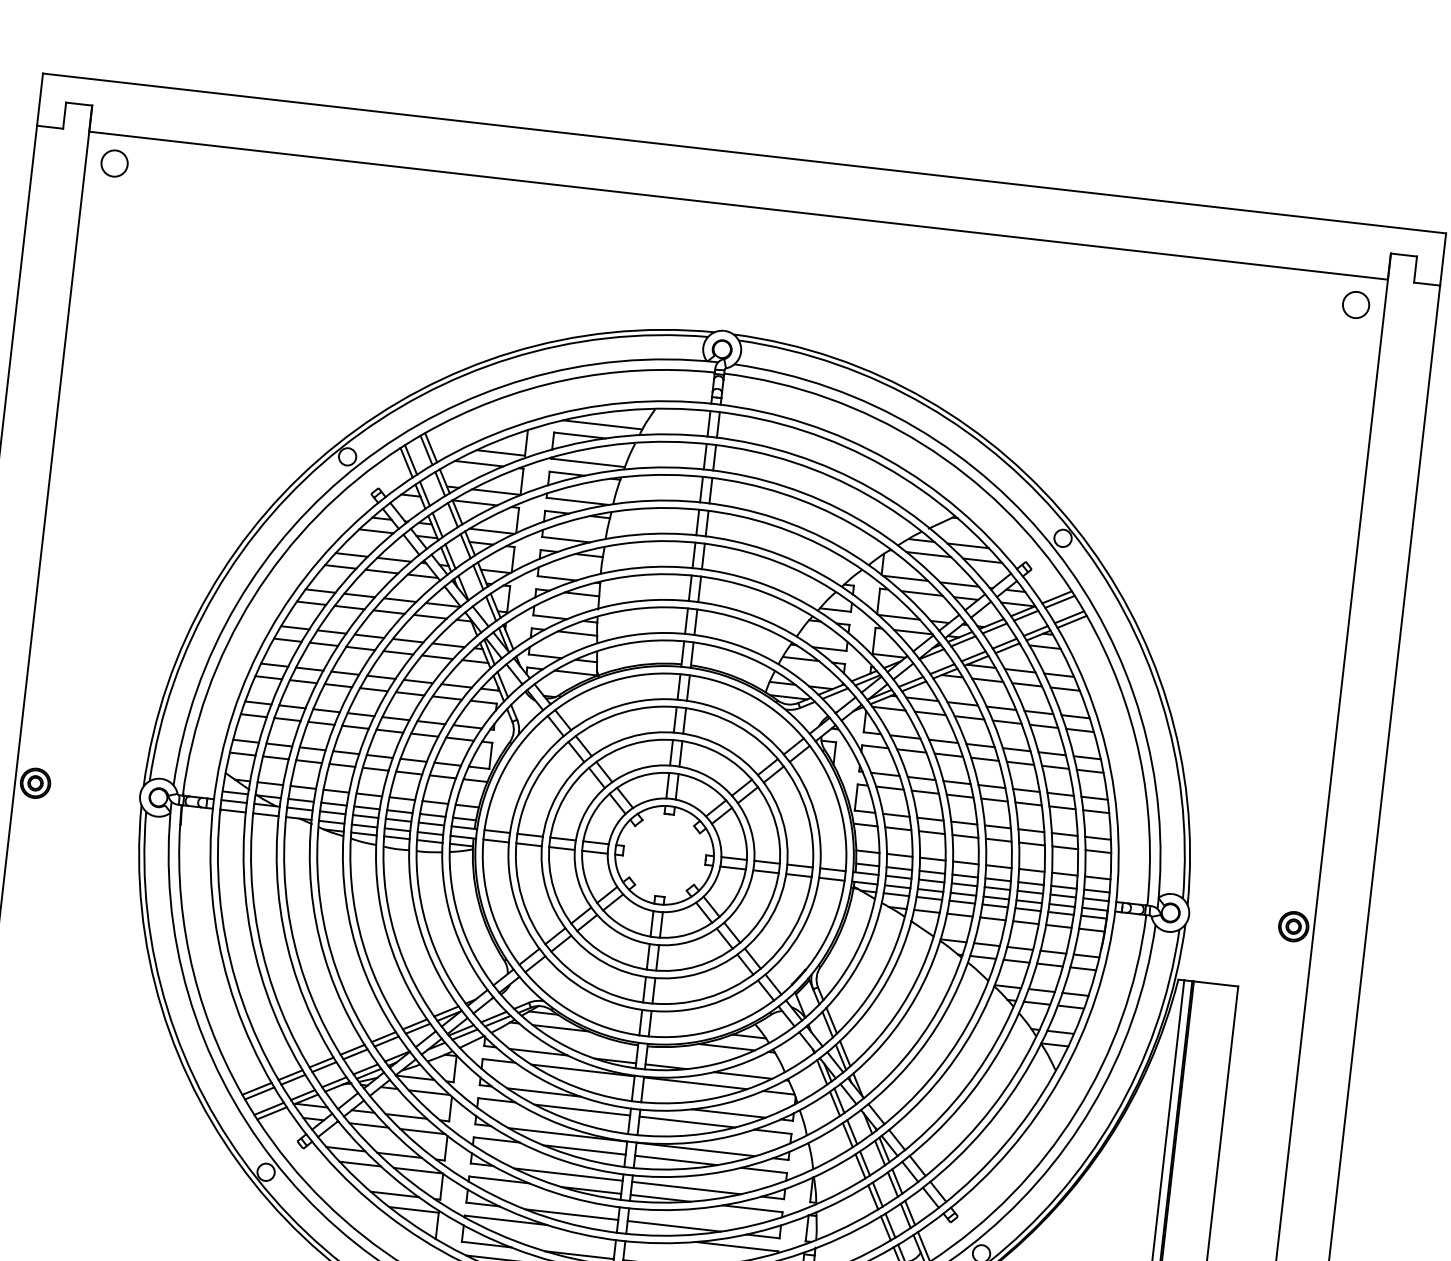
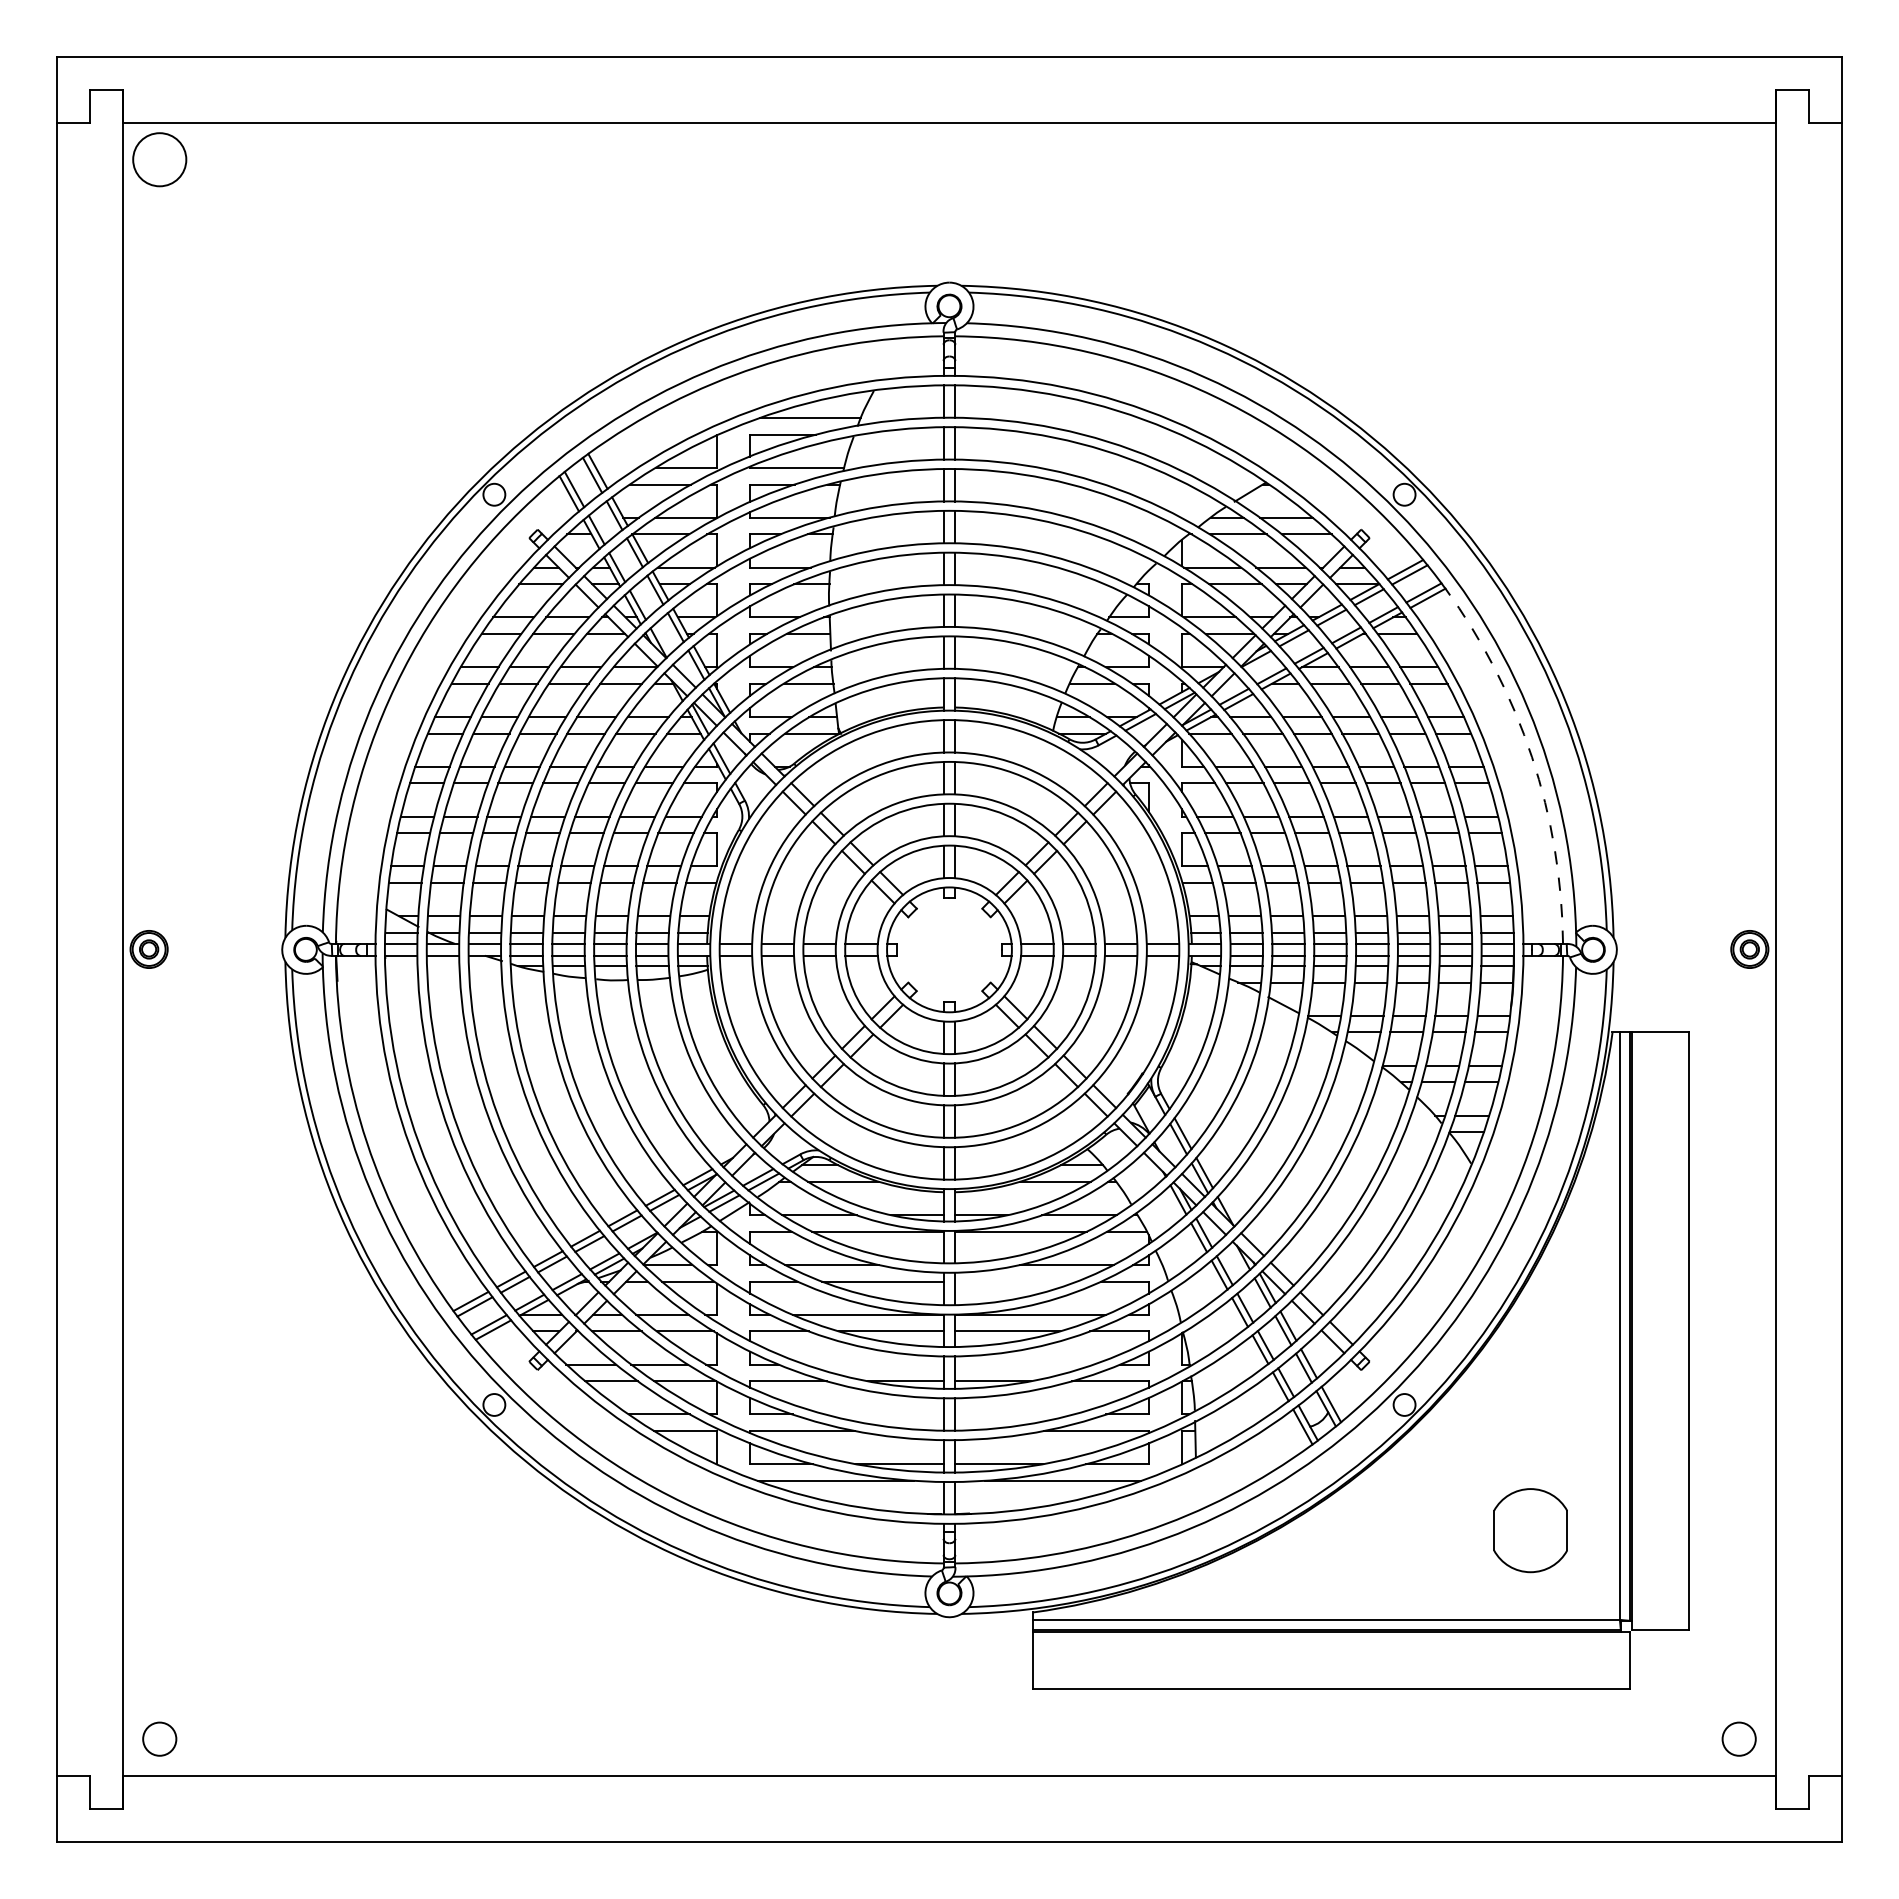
circle: (114, 163) -> (159, 159), size x1.6
circle: (1355, 304) -> (1738, 159), removed
arc: (1140, 756) -> (1532, 757), solid -> dashed
line: (687, 1122) -> (1016, 1281), removed
line: (568, 1174) -> (874, 1364), removed
line: (686, 1187) -> (1024, 1364), removed
line: (571, 1214) -> (884, 1414), removed
line: (674, 1226) -> (1014, 1414), removed

